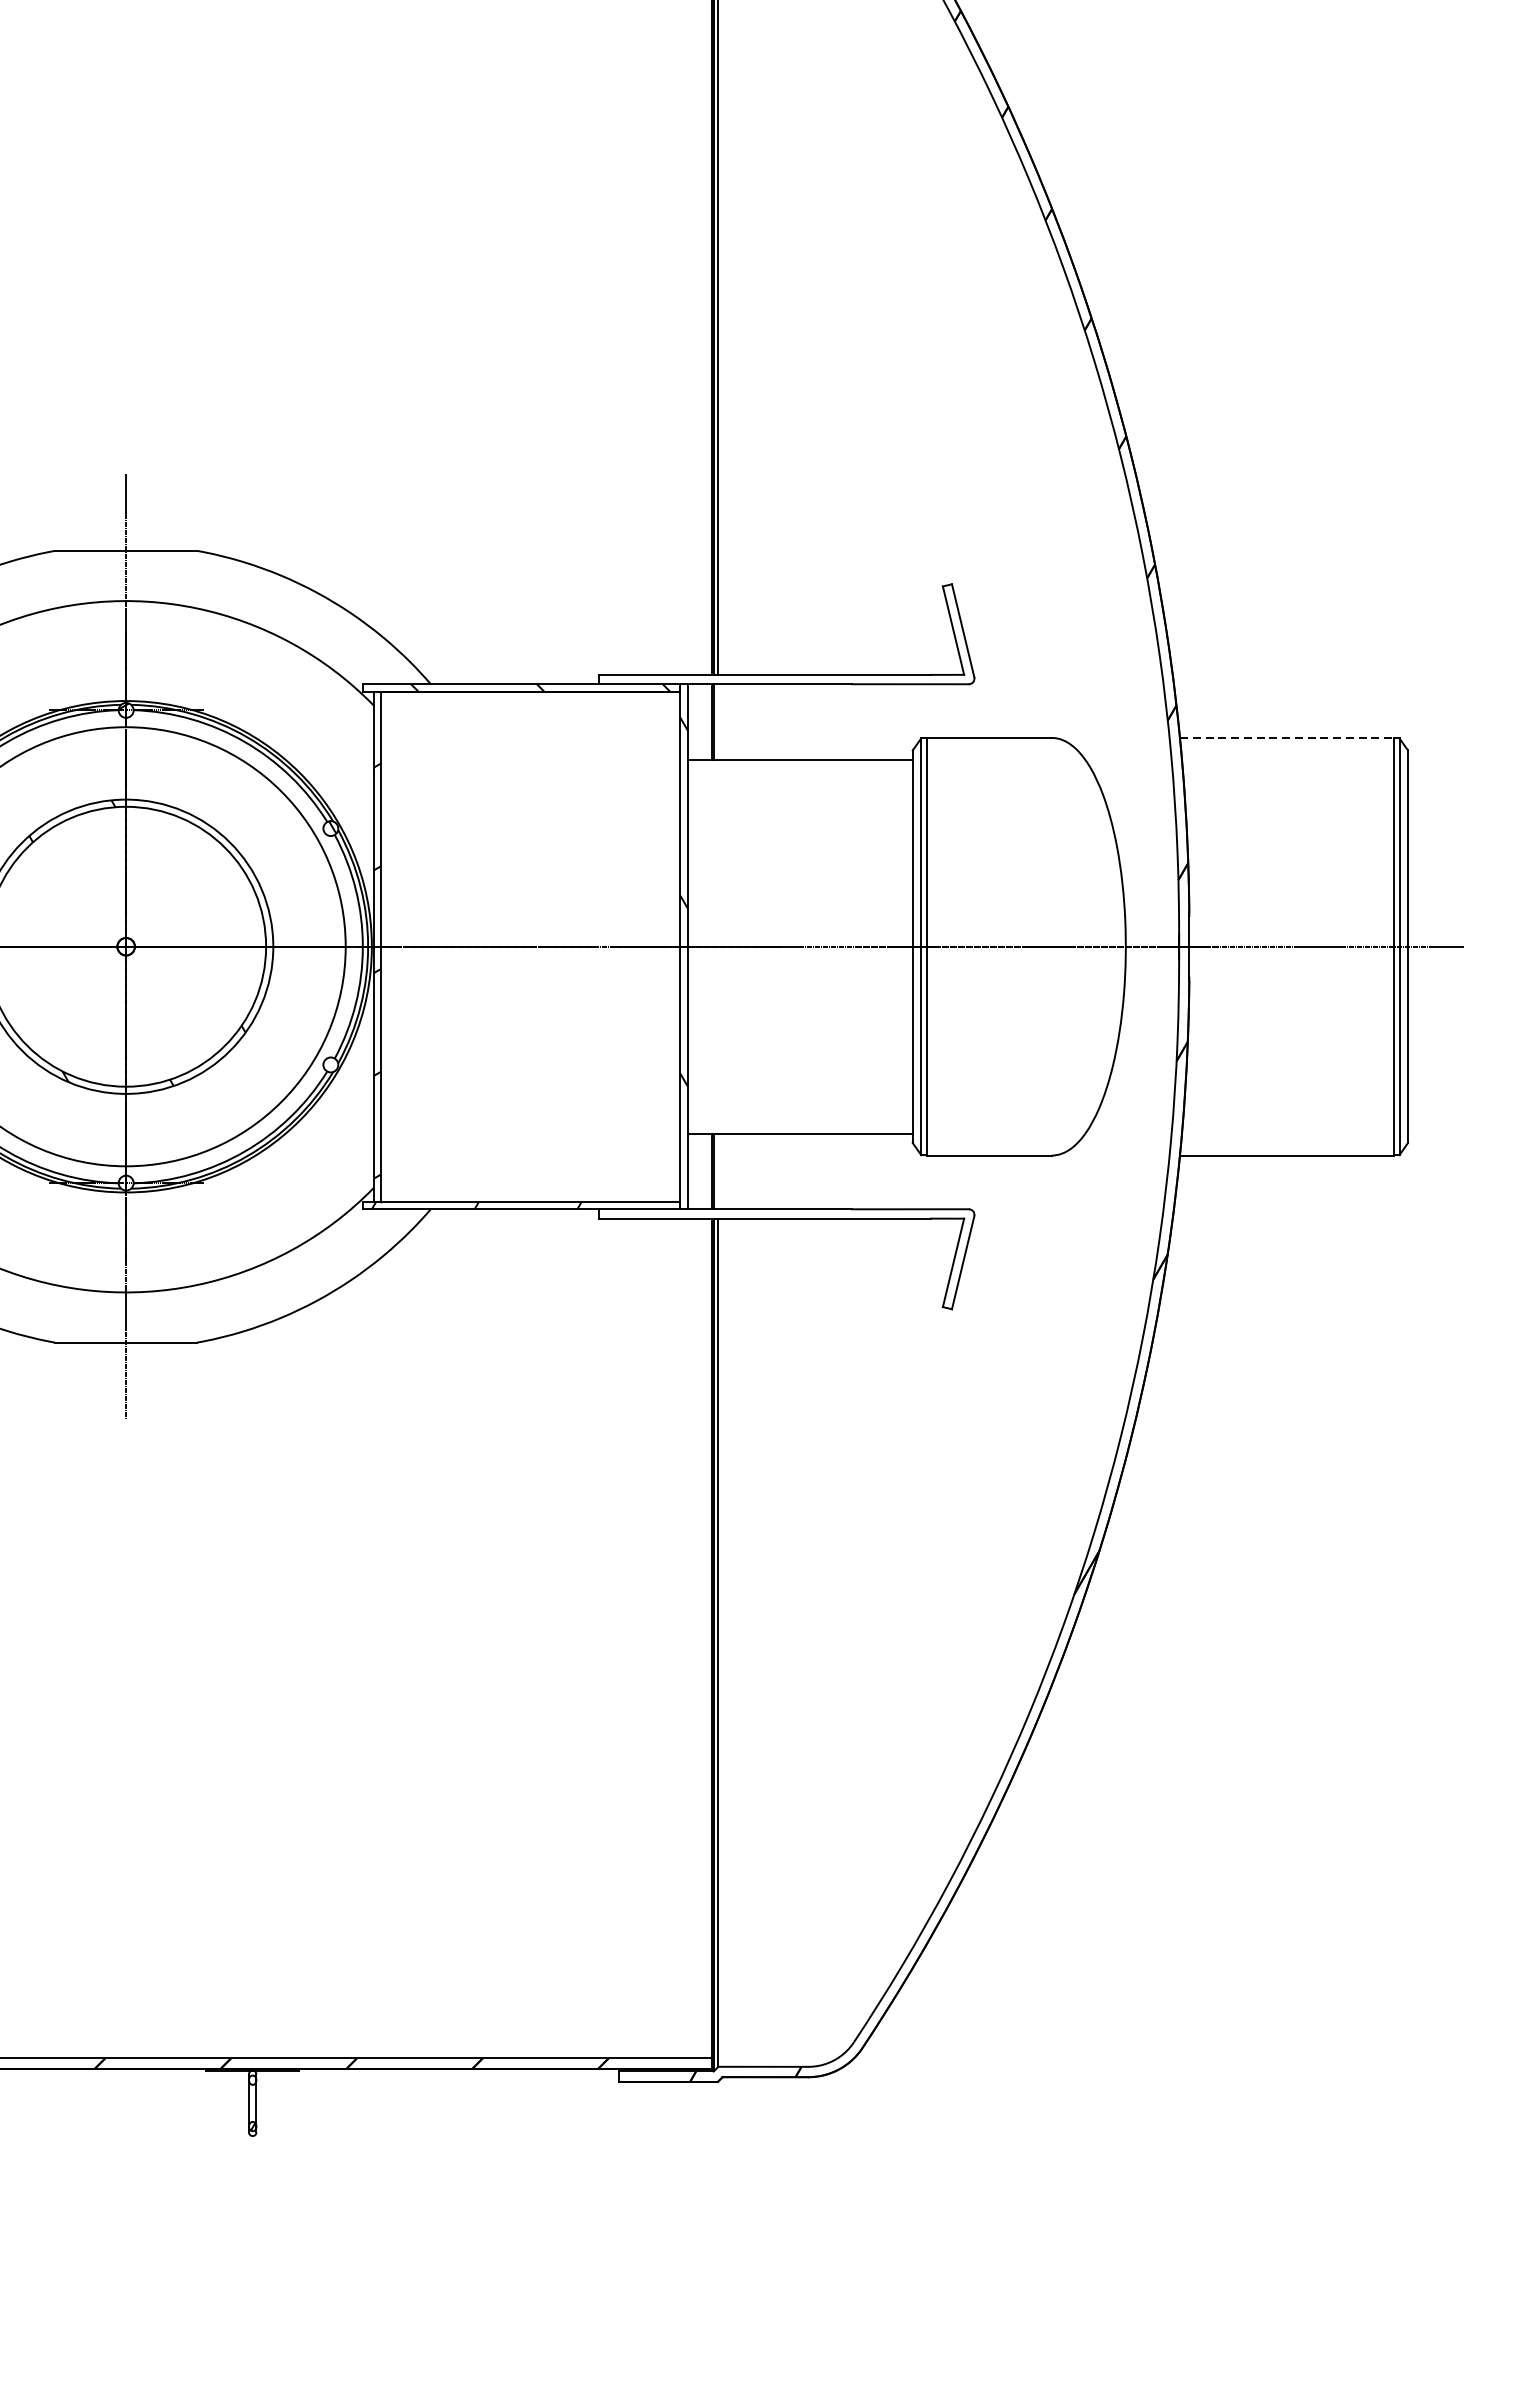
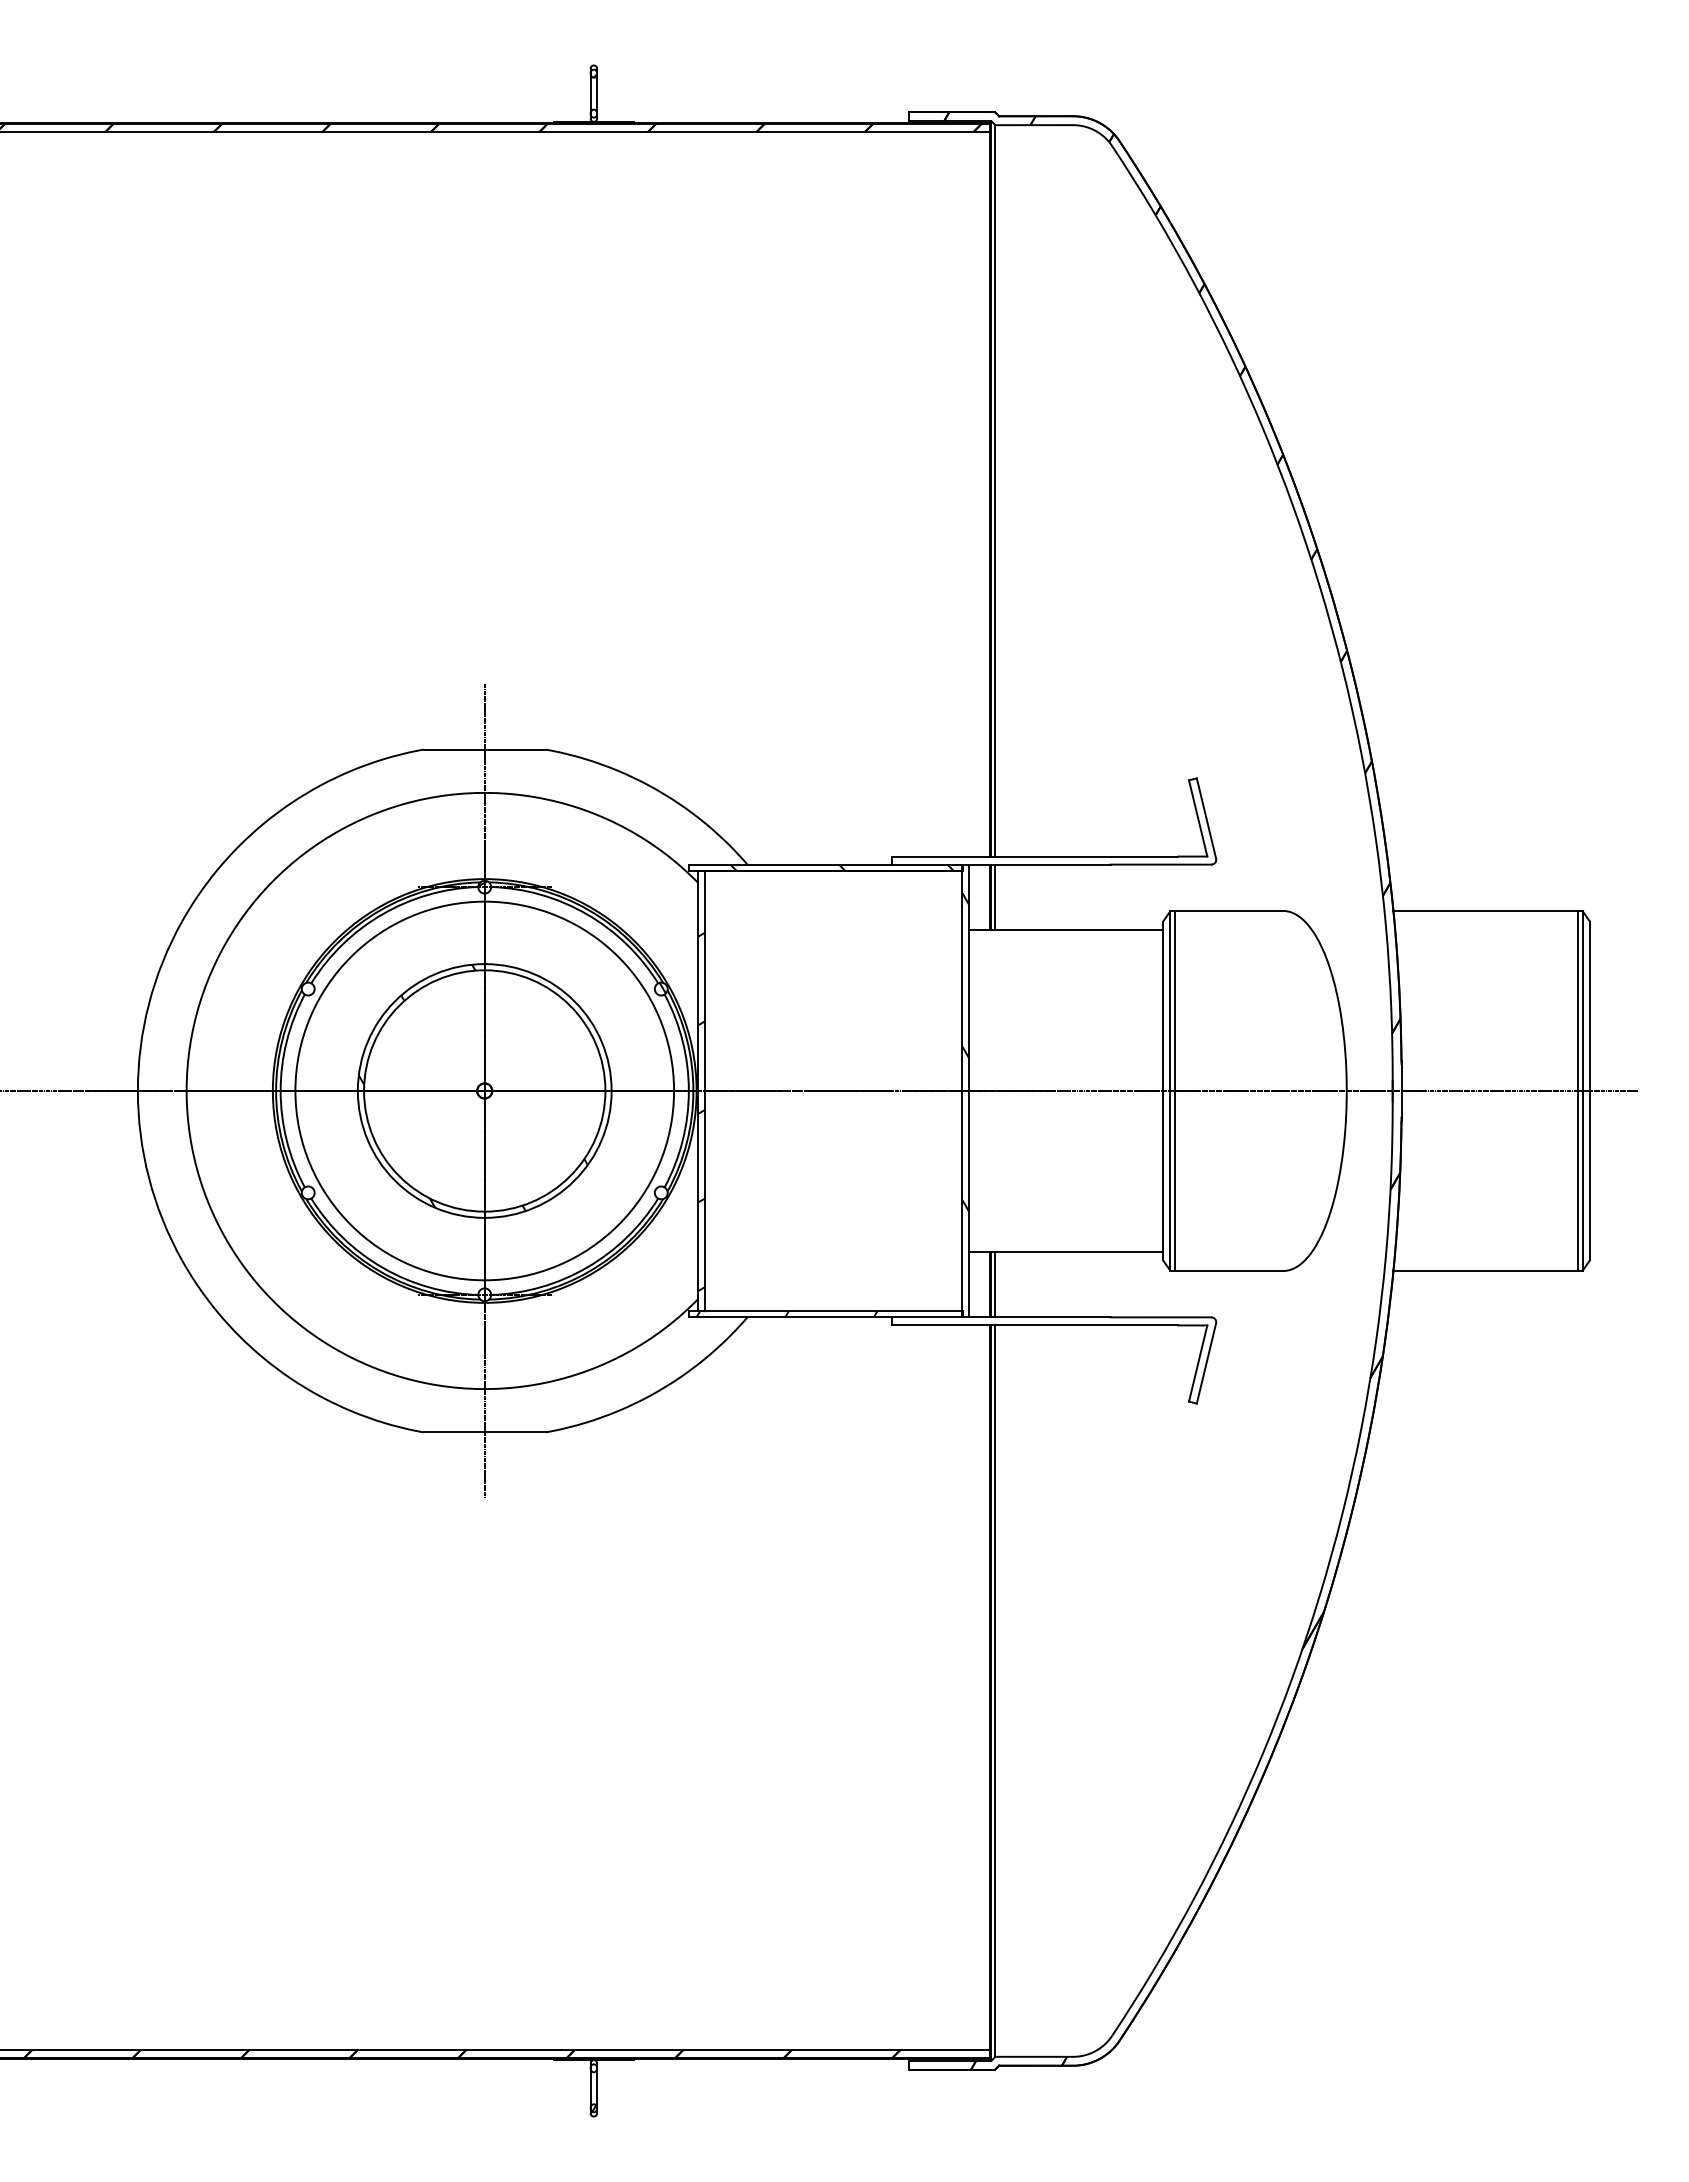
line: (718, 721) -> (995, 896), added
line: (1287, 737) -> (1486, 910), dashed -> solid
line: (718, 1171) -> (995, 1284), added

